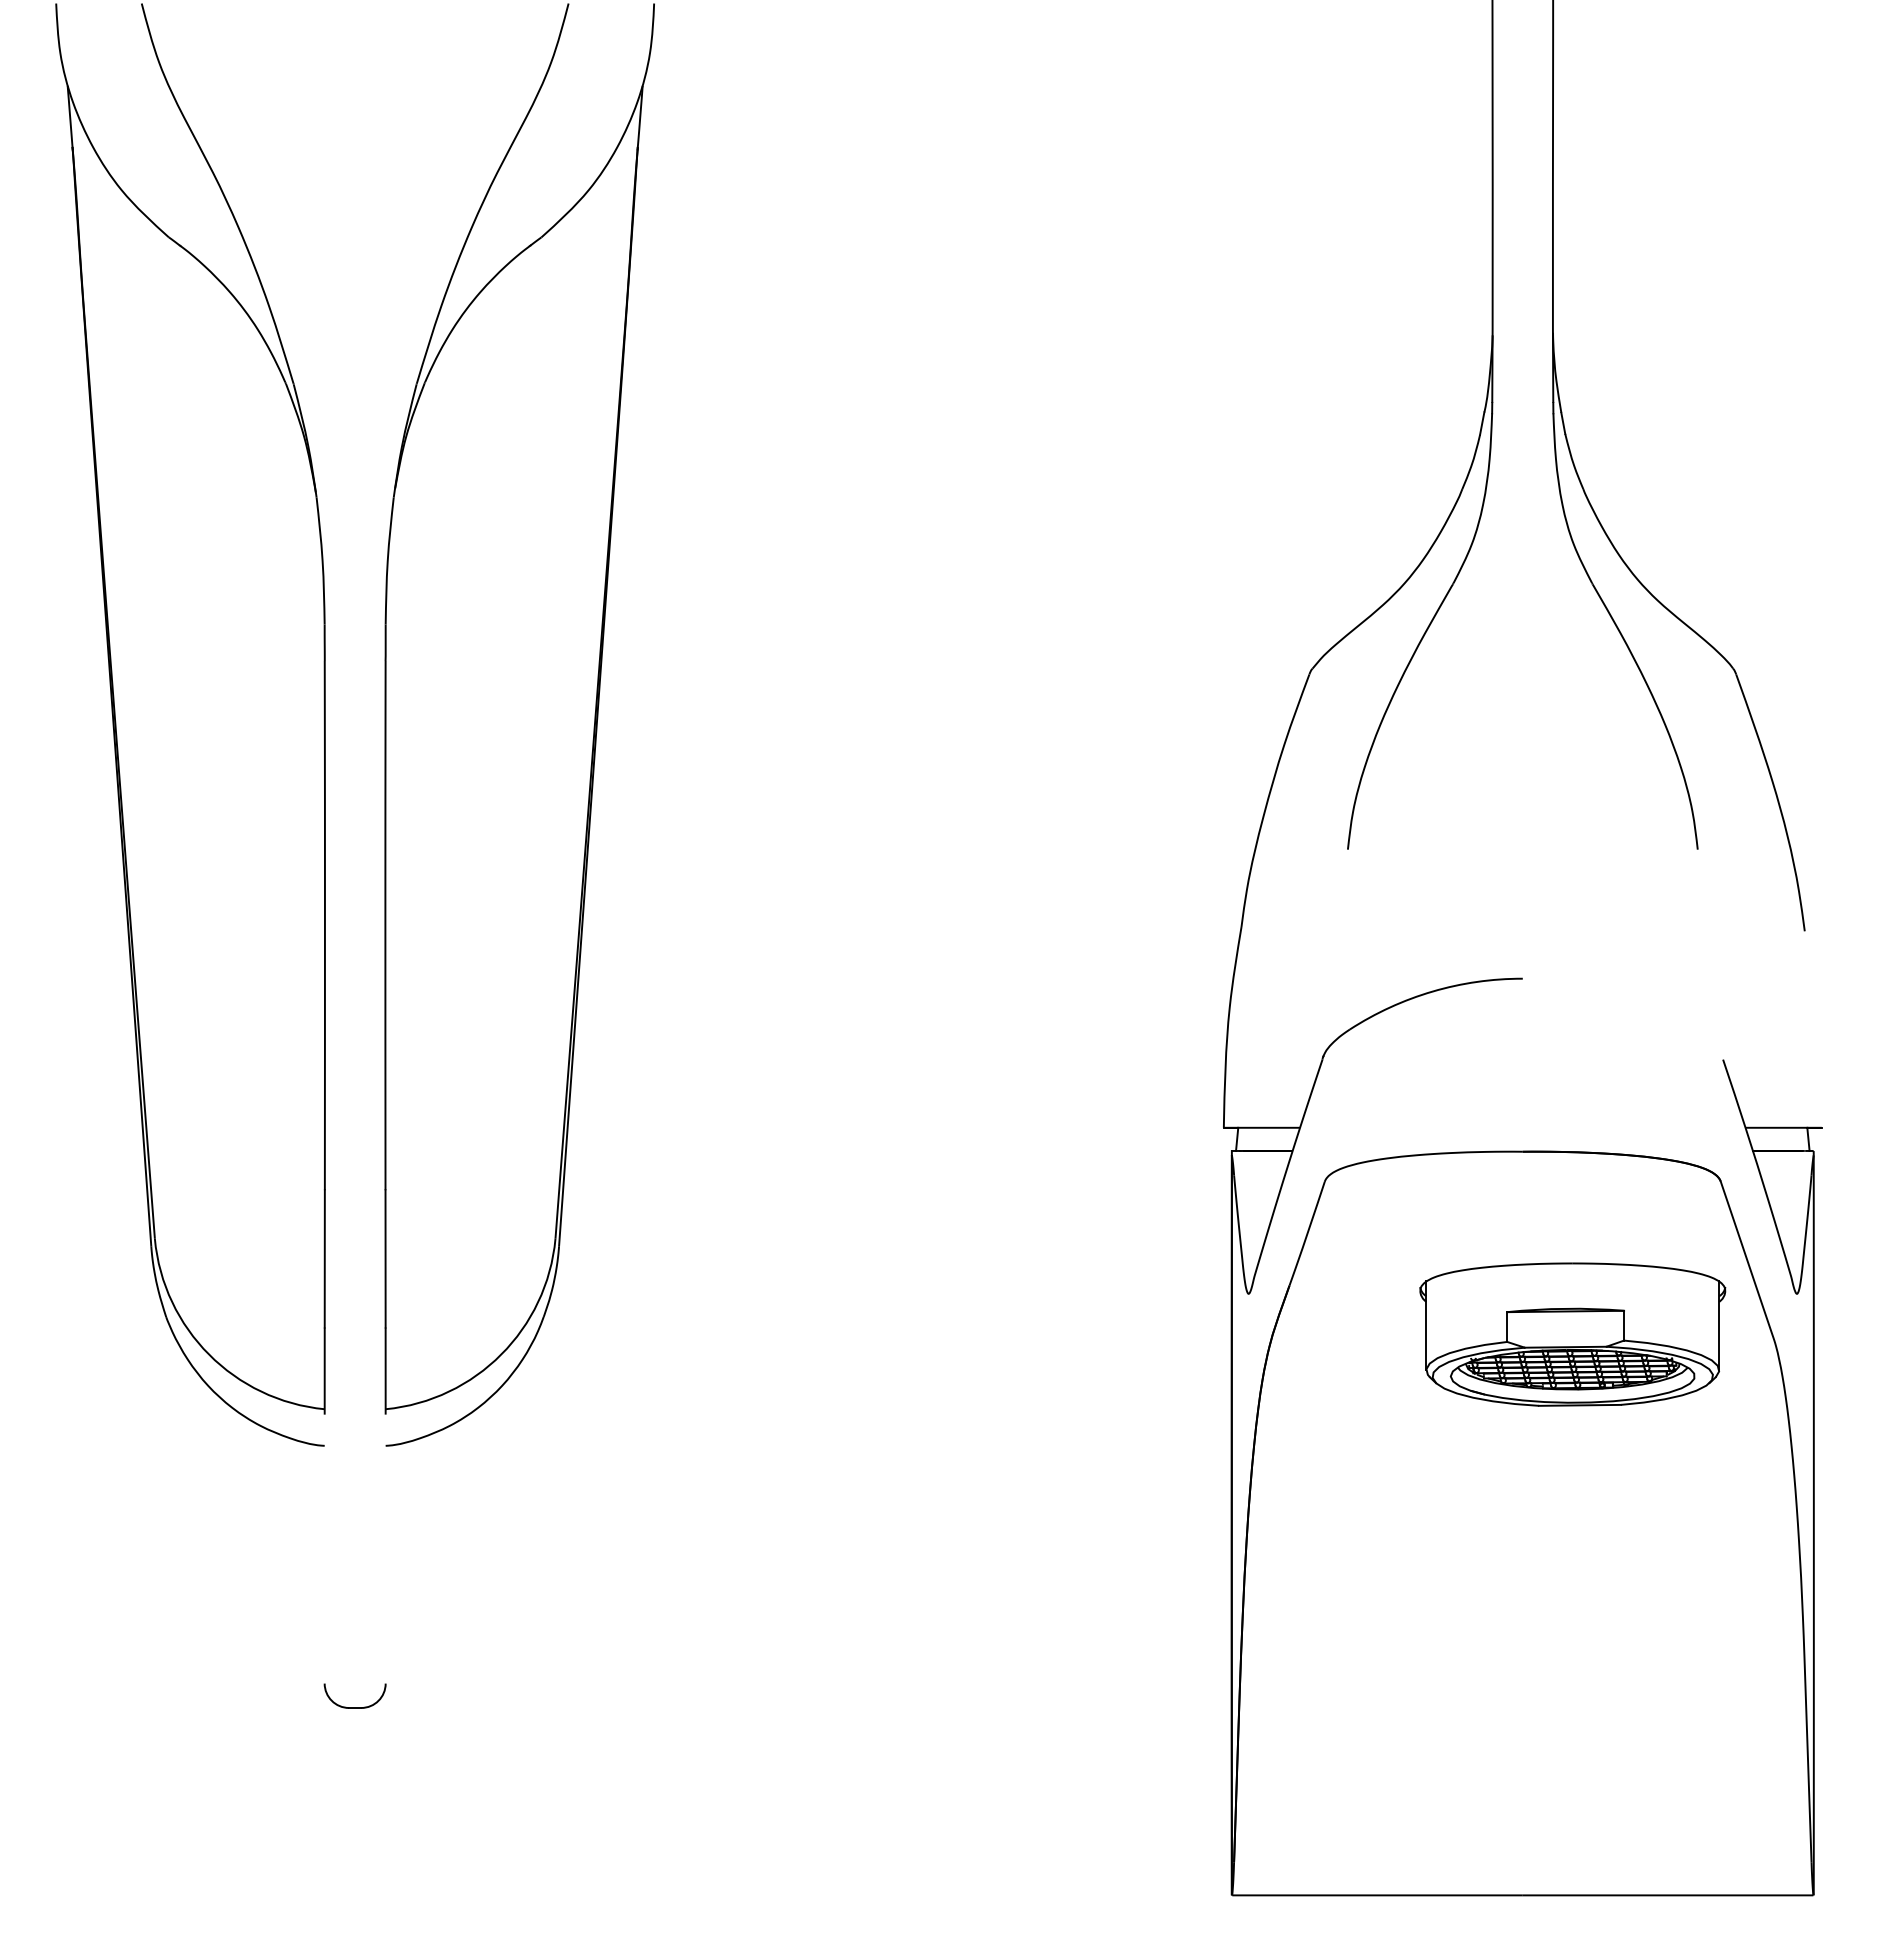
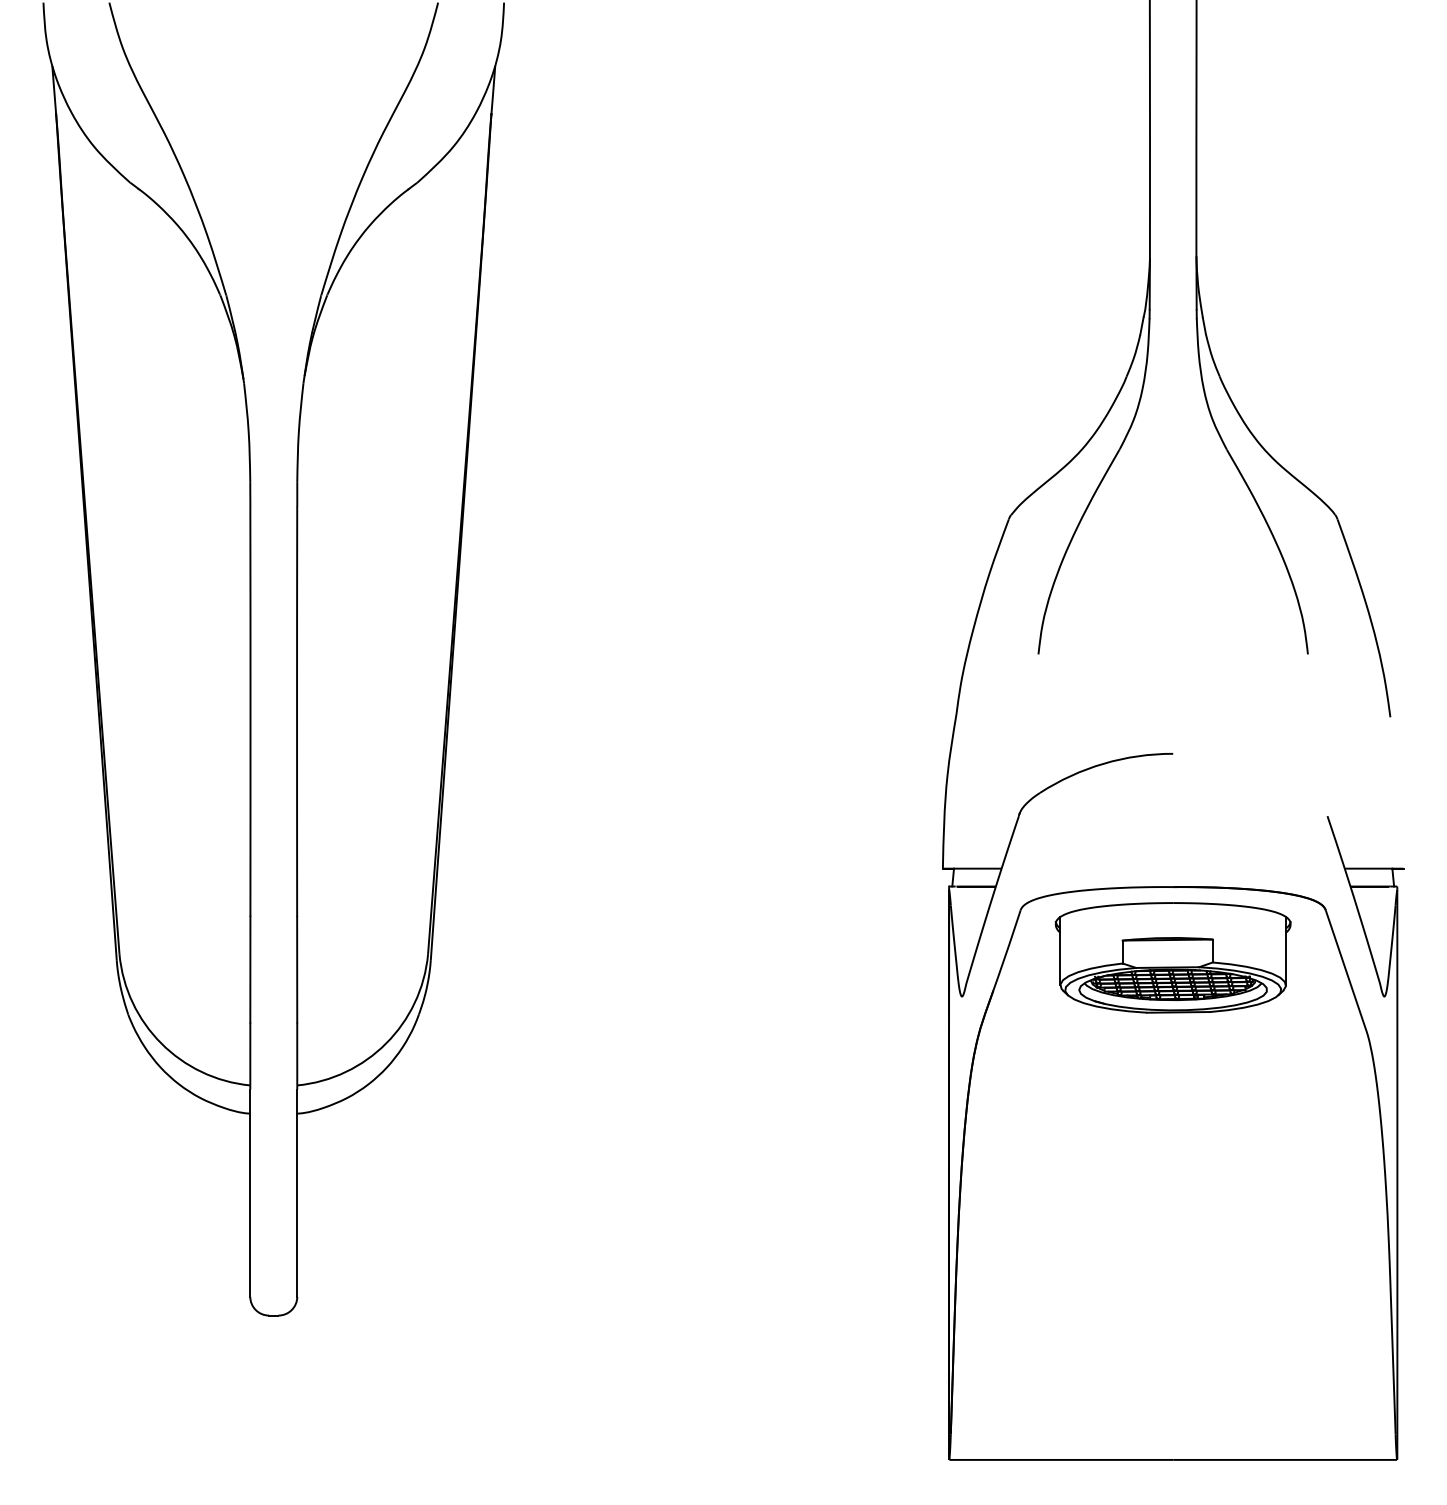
part: (1572, 1334) -> (1172, 957), moved
line: (324, 1549) -> (250, 1193), added
line: (385, 1549) -> (297, 1193), added

